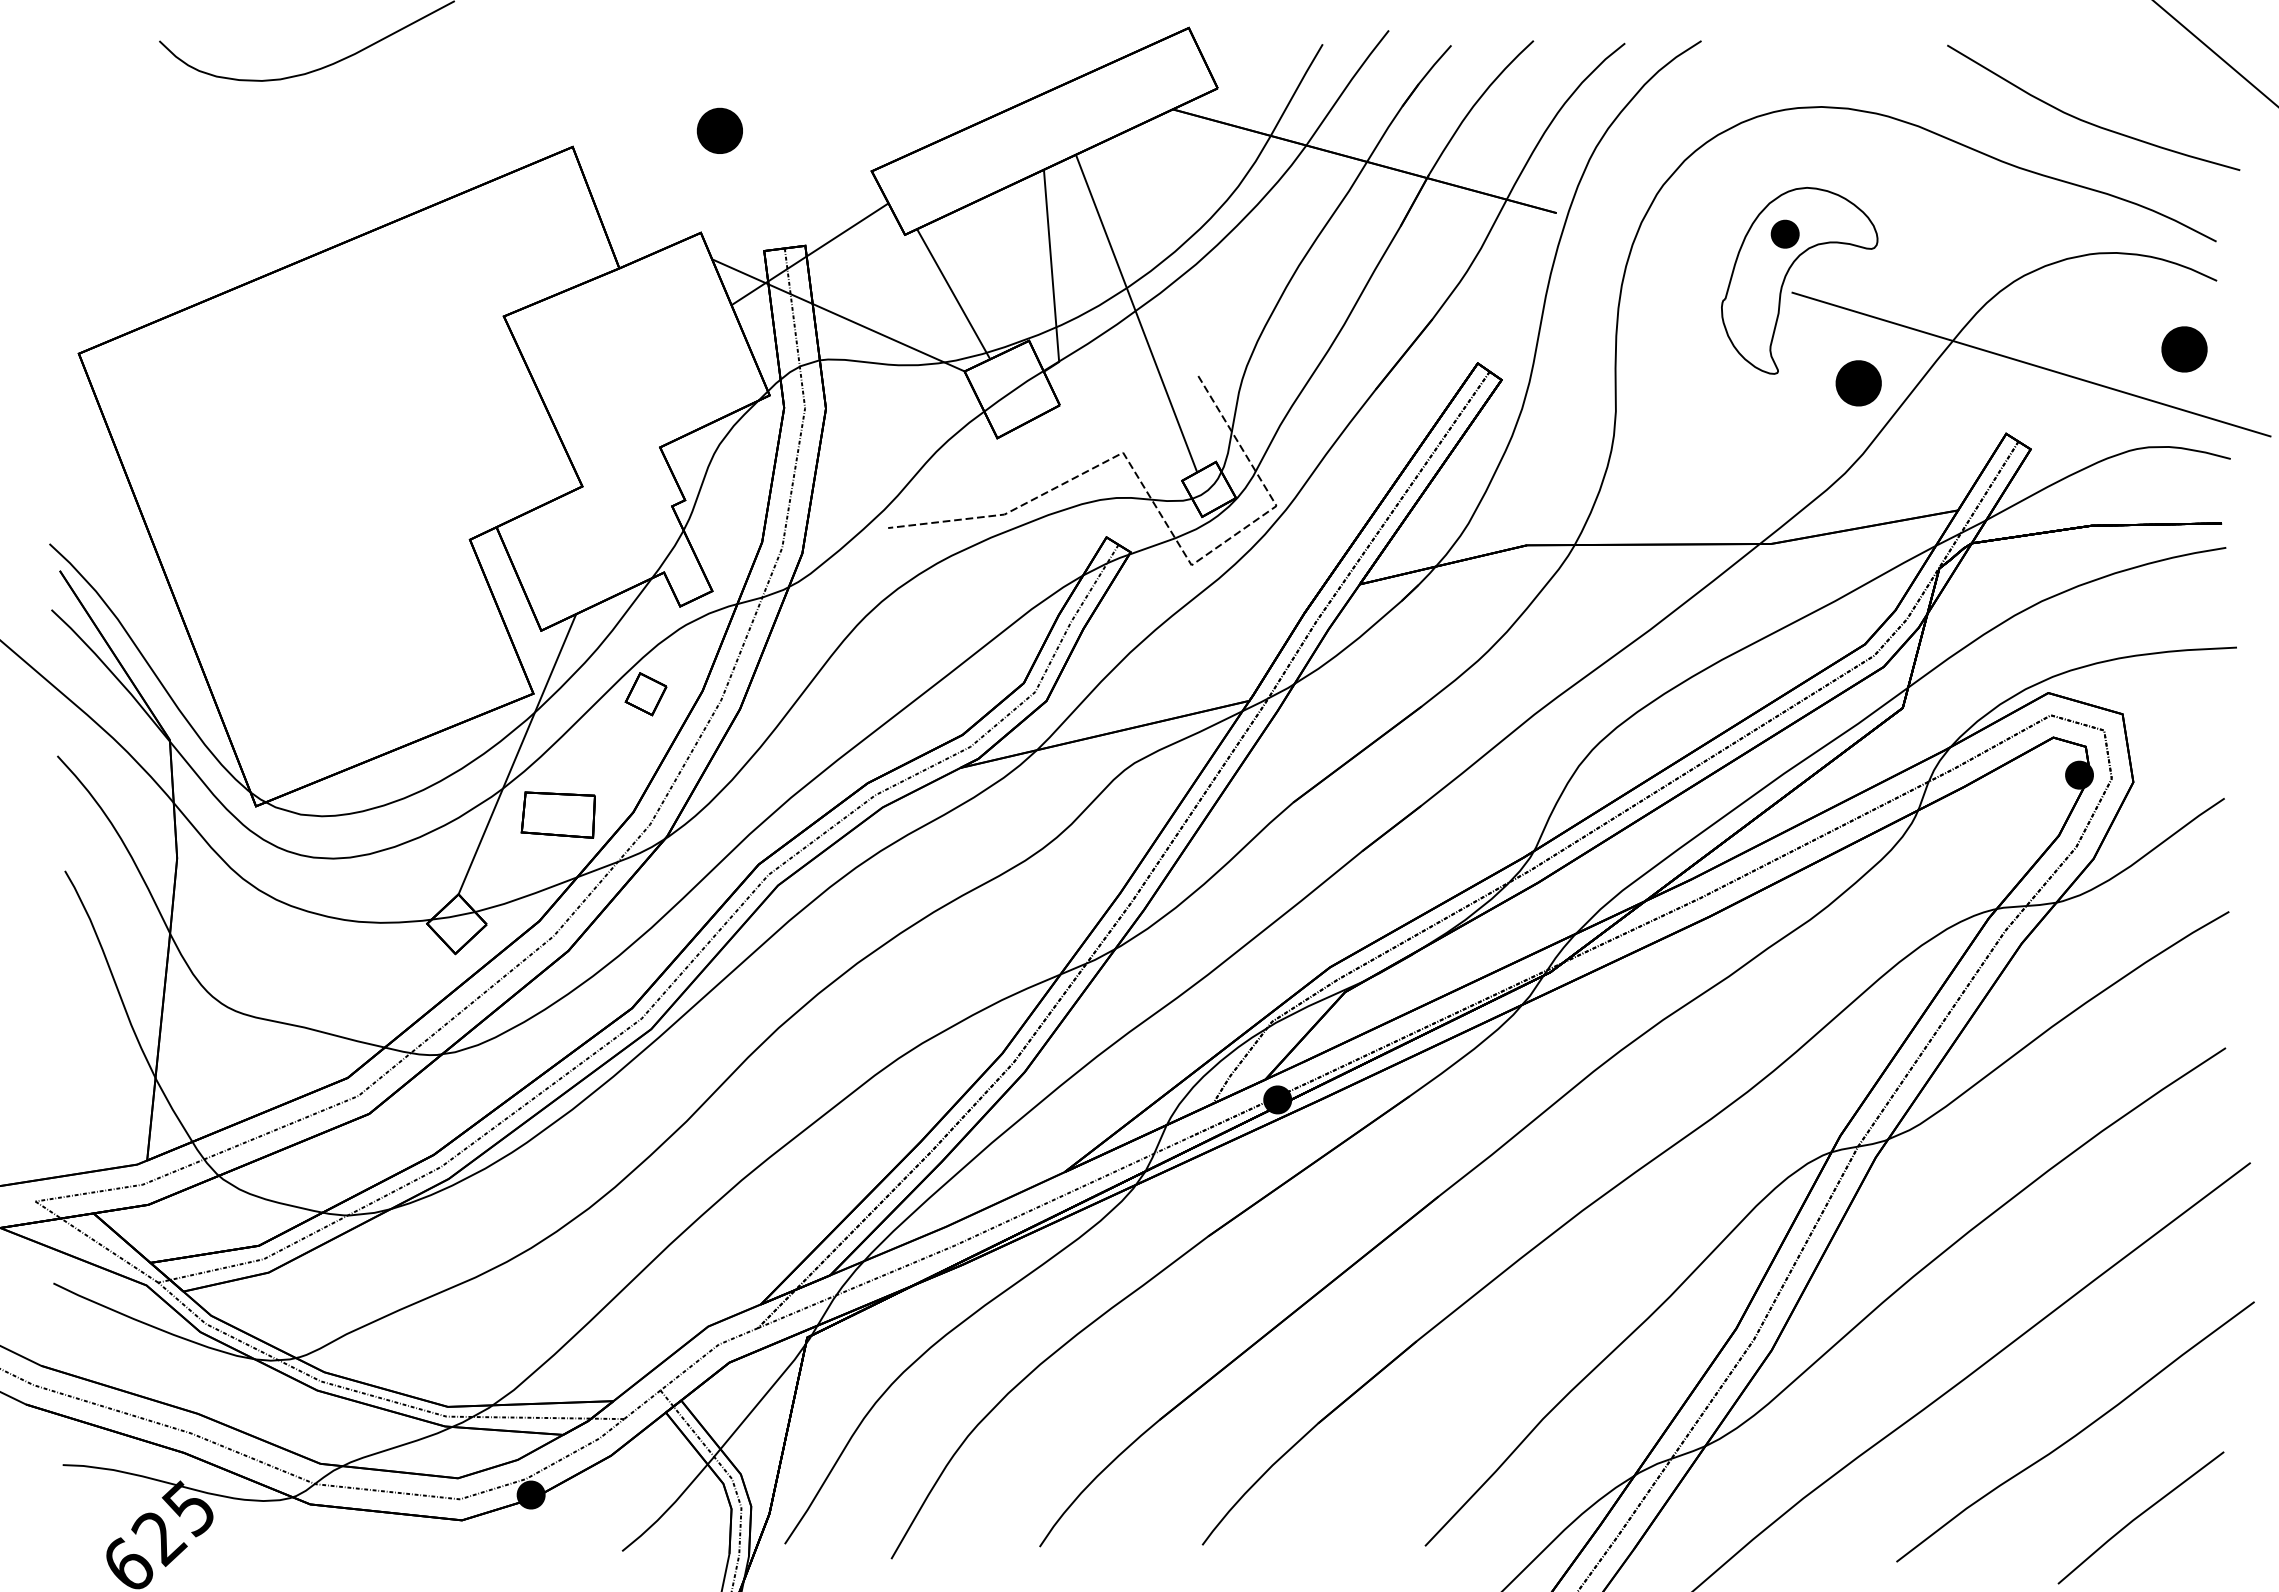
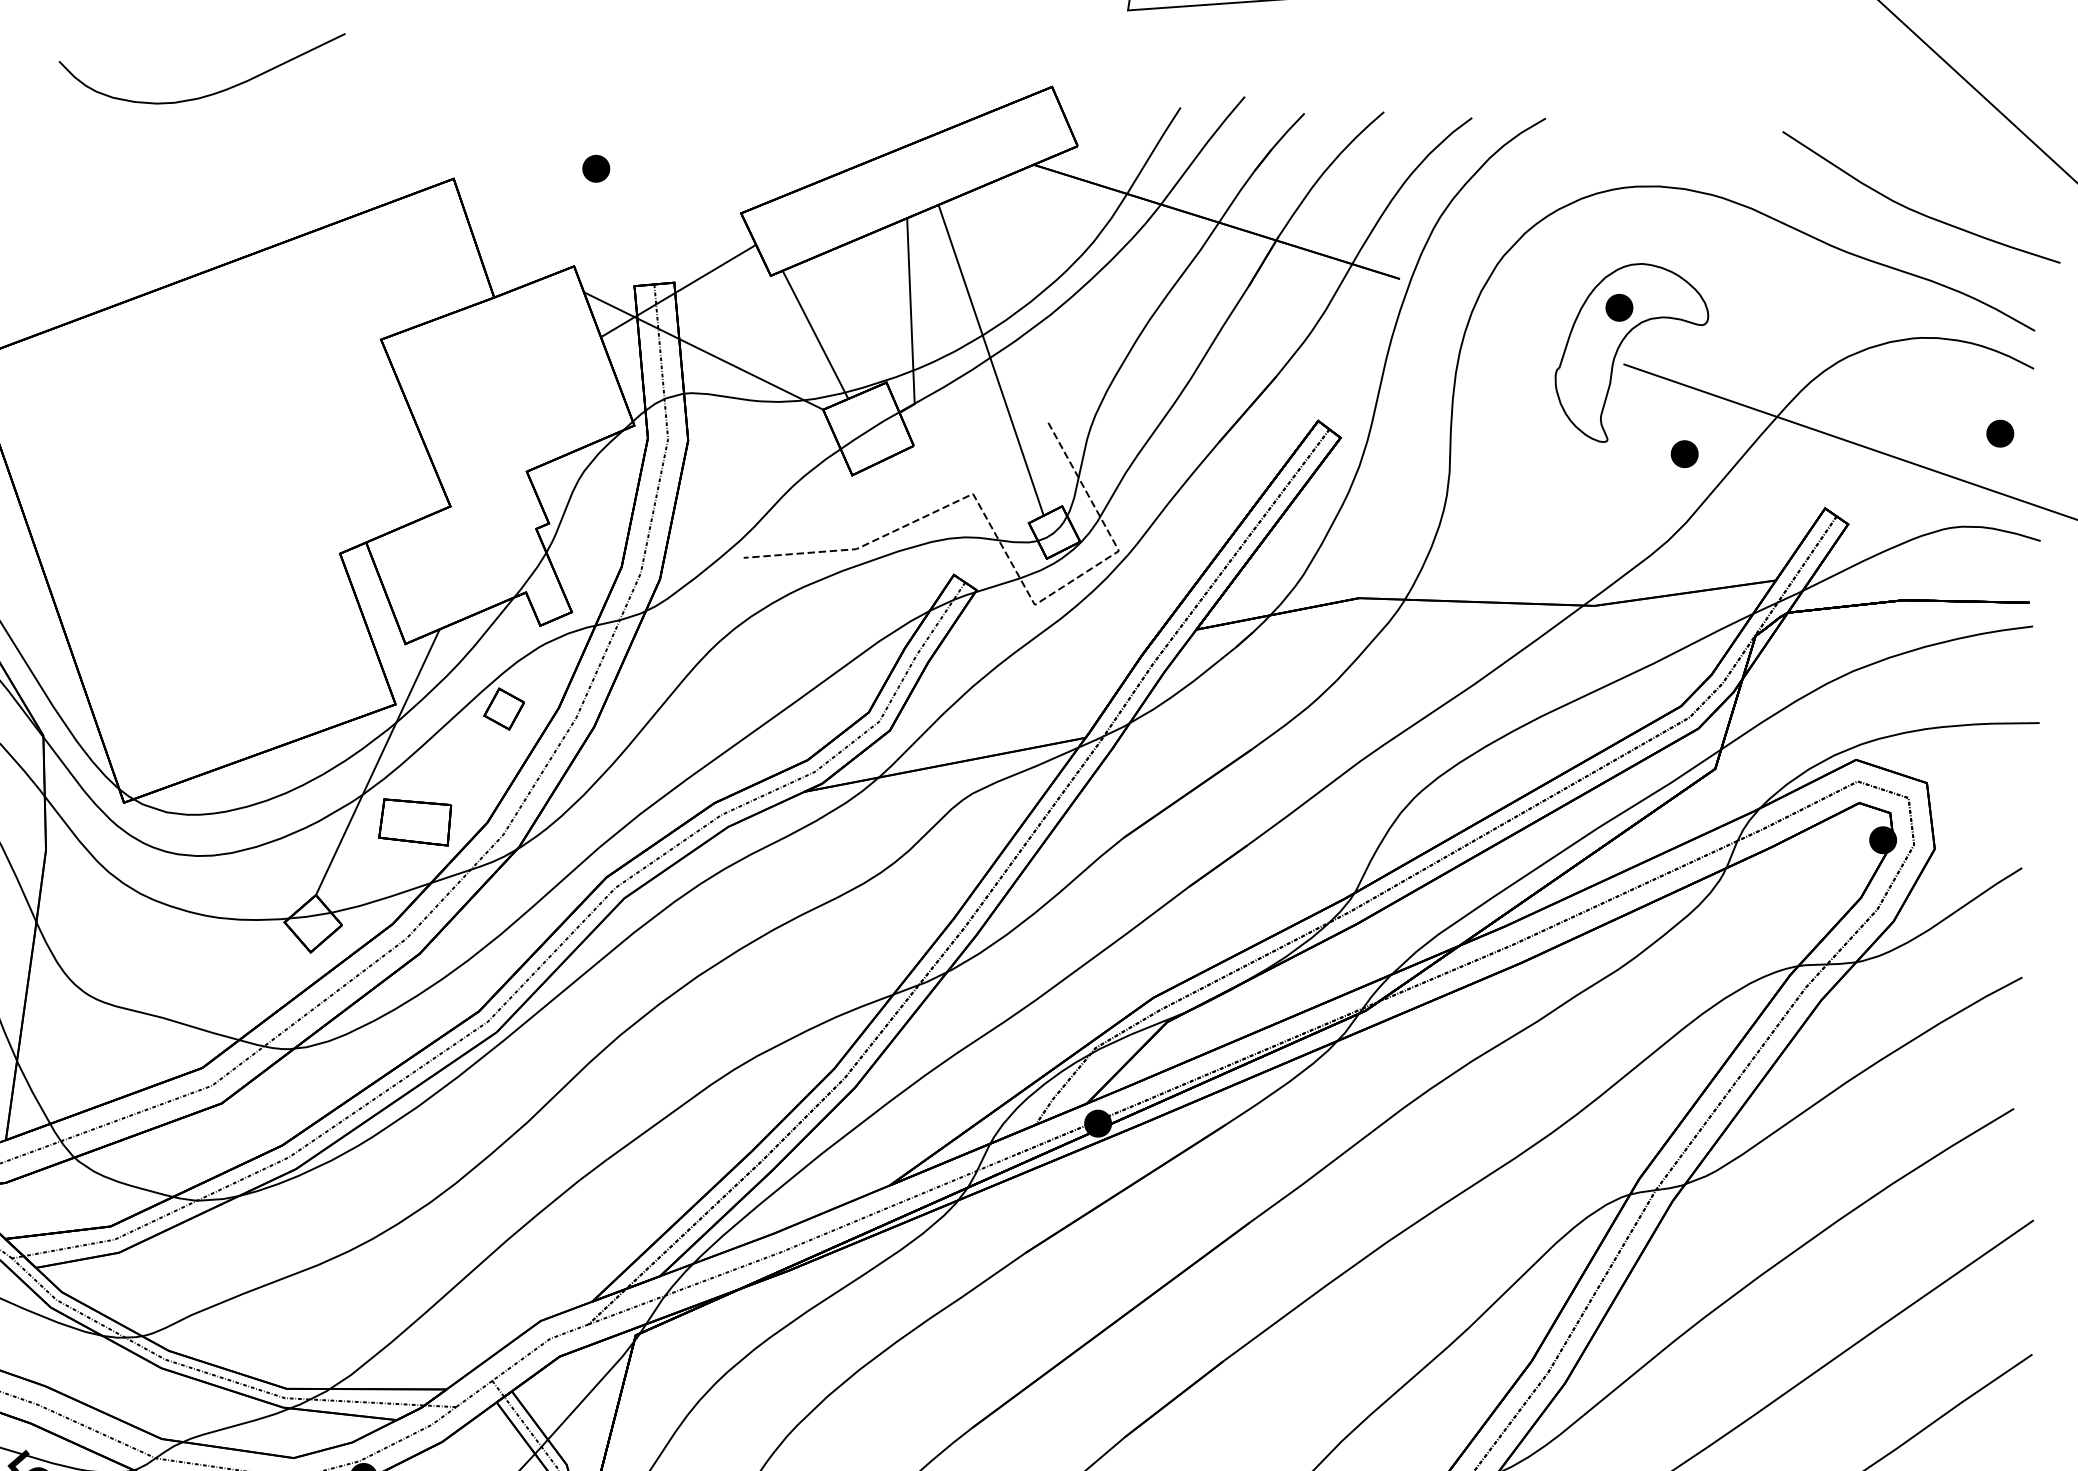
part: (719, 130) -> (595, 168), size x0.62
part: (2184, 349) -> (2000, 433), size x0.62
part: (1858, 382) -> (1684, 453), size x0.62

